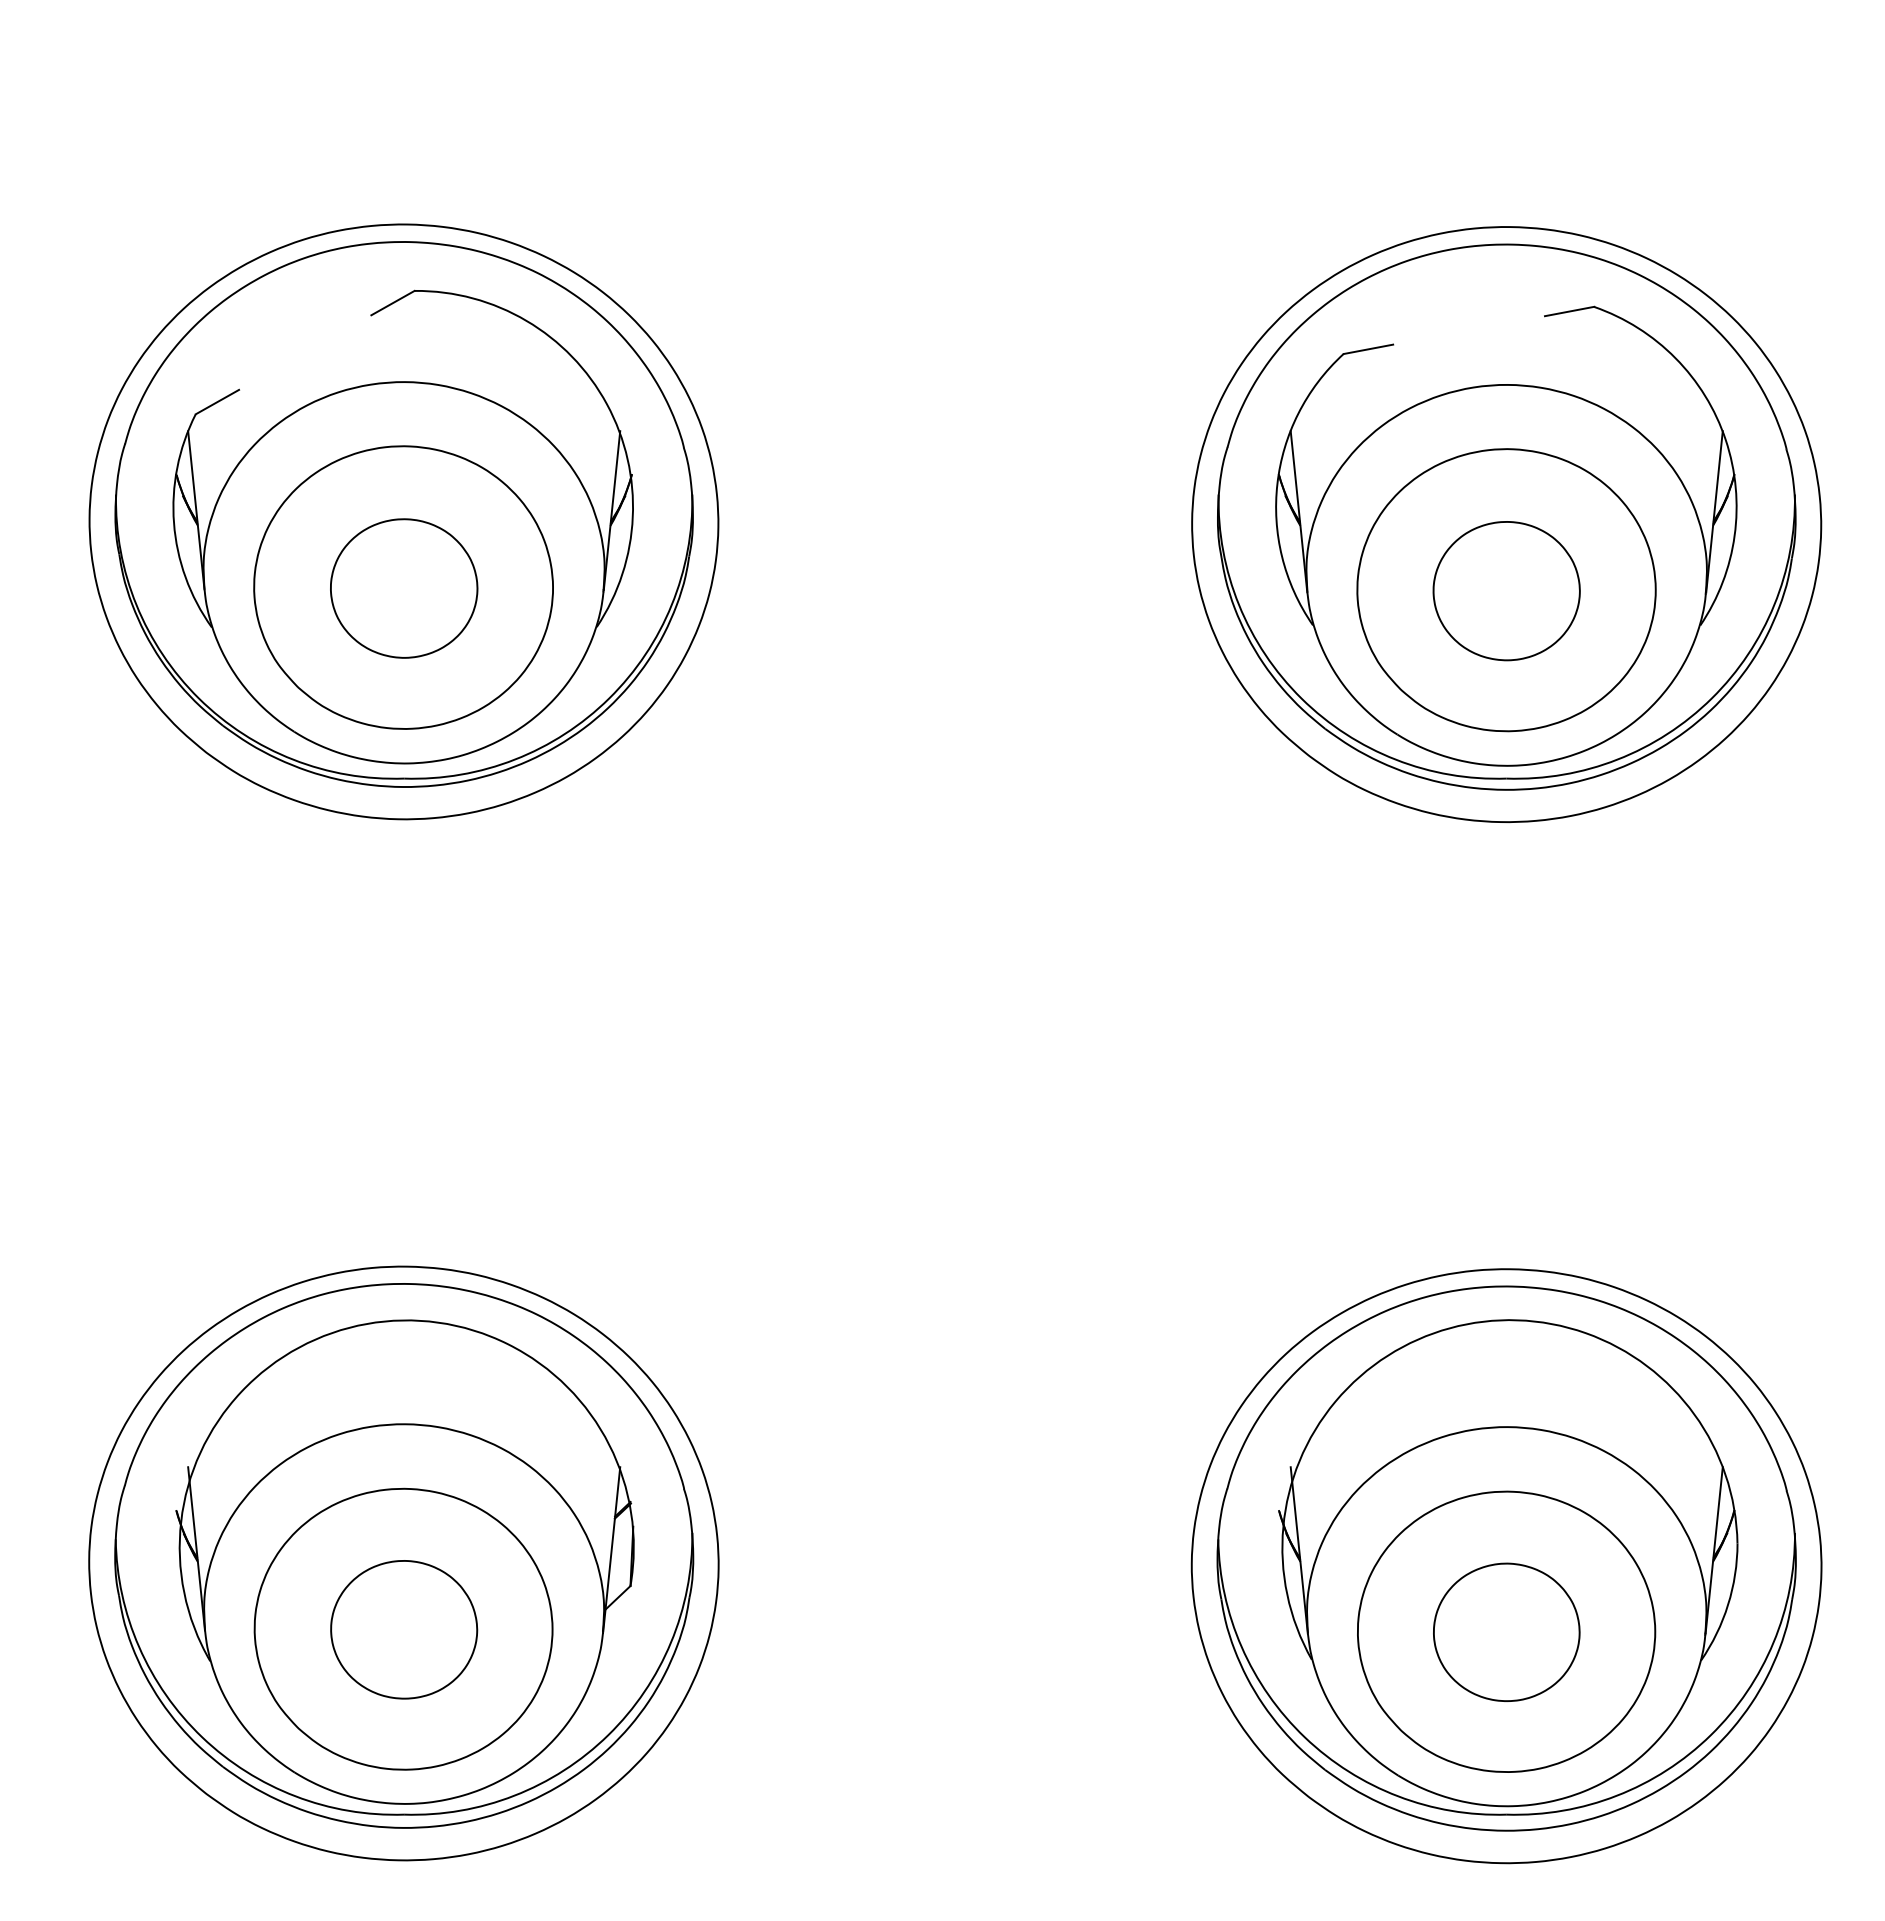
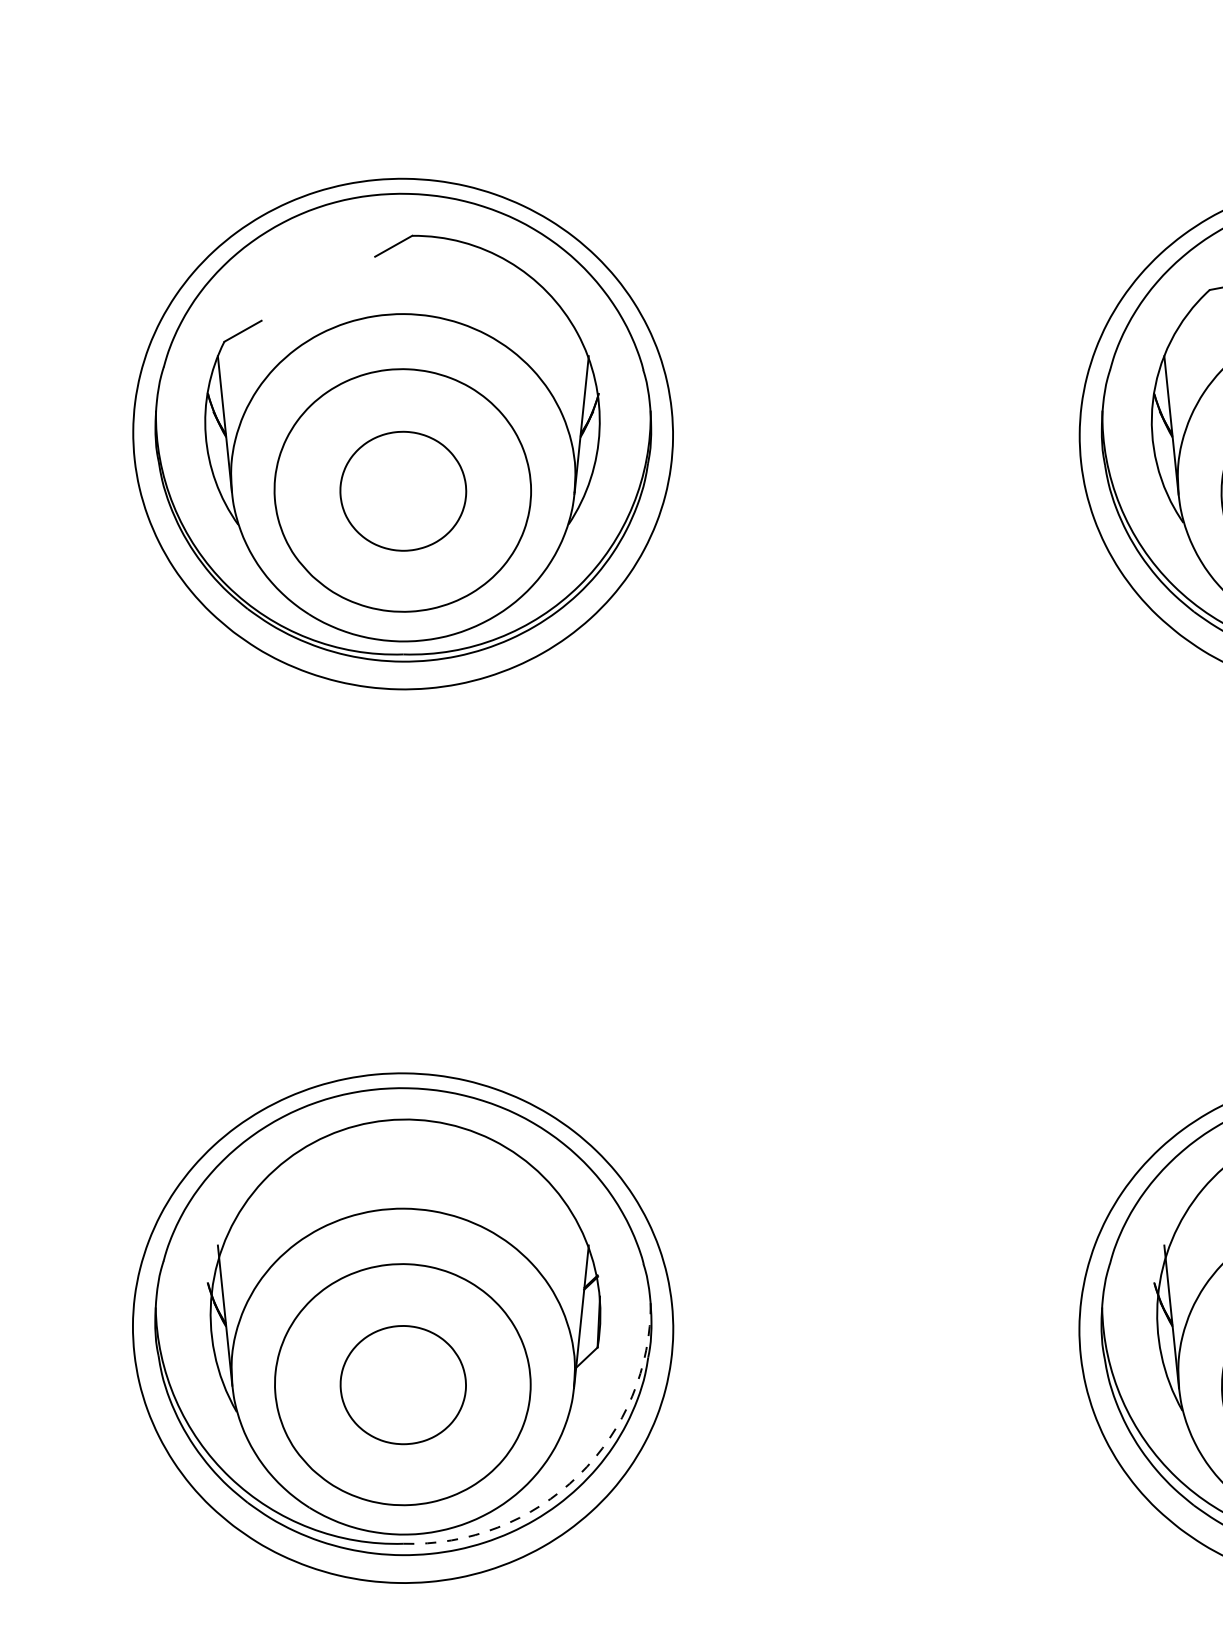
arc: (608, 1735) -> (578, 1475), solid -> dashed

